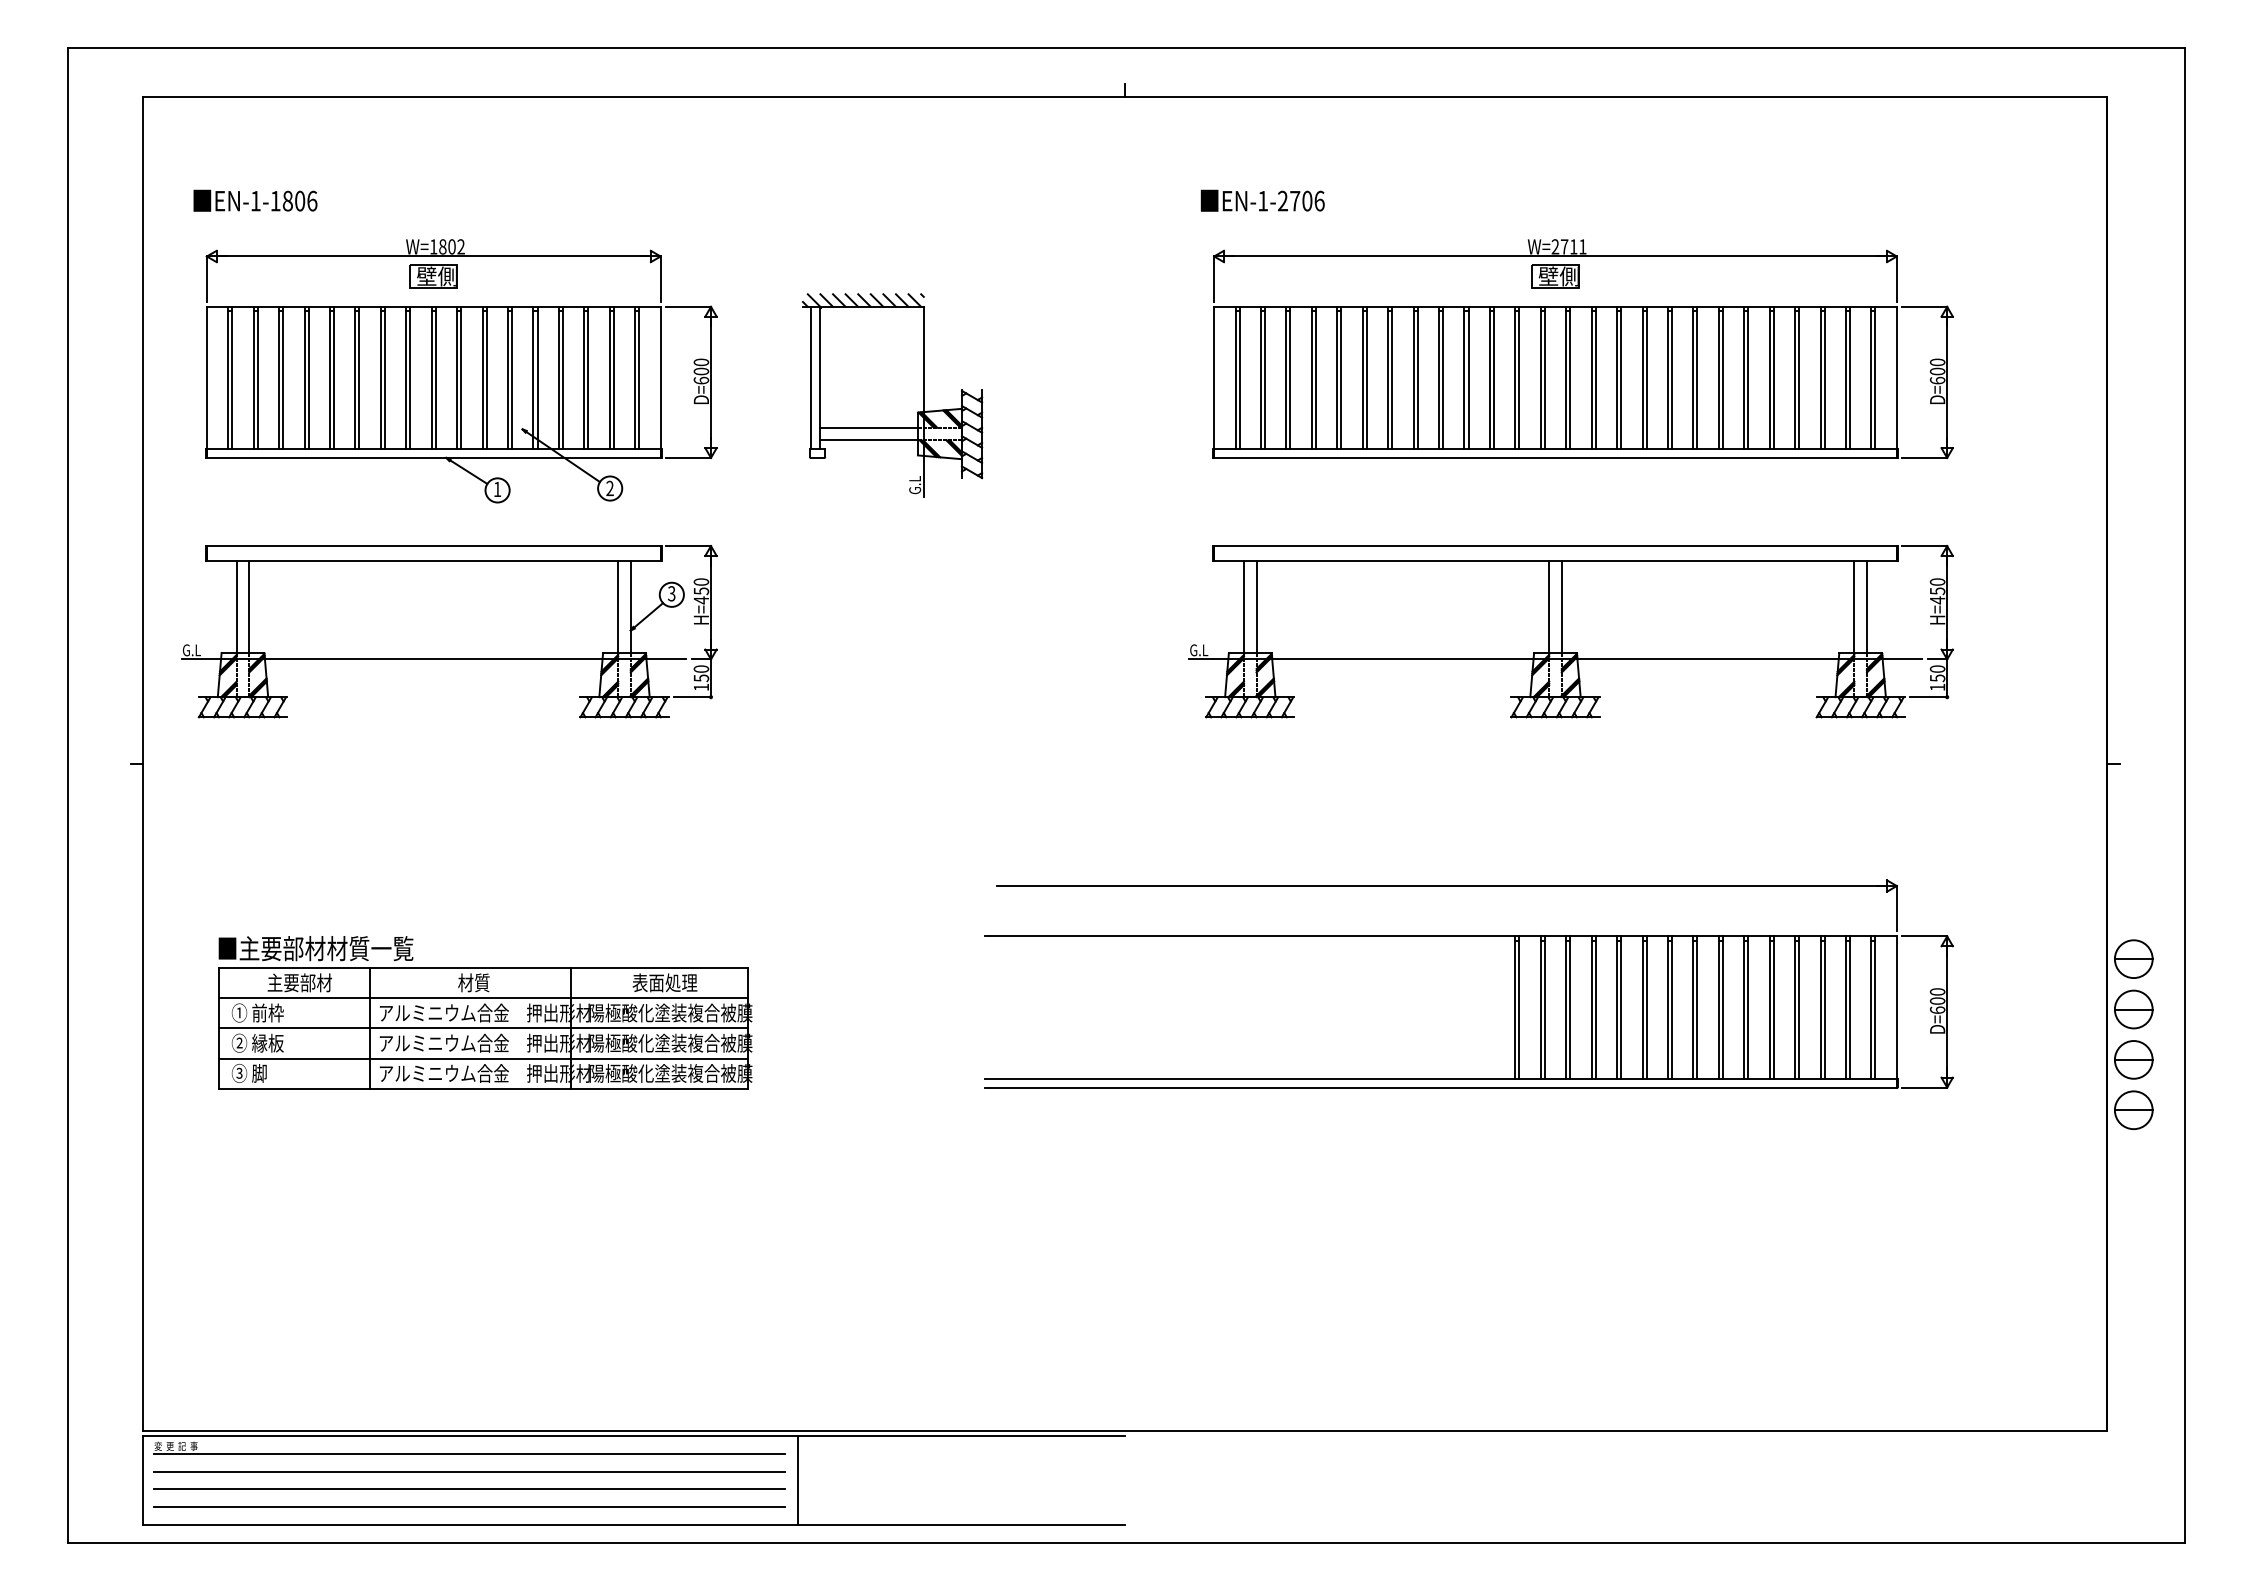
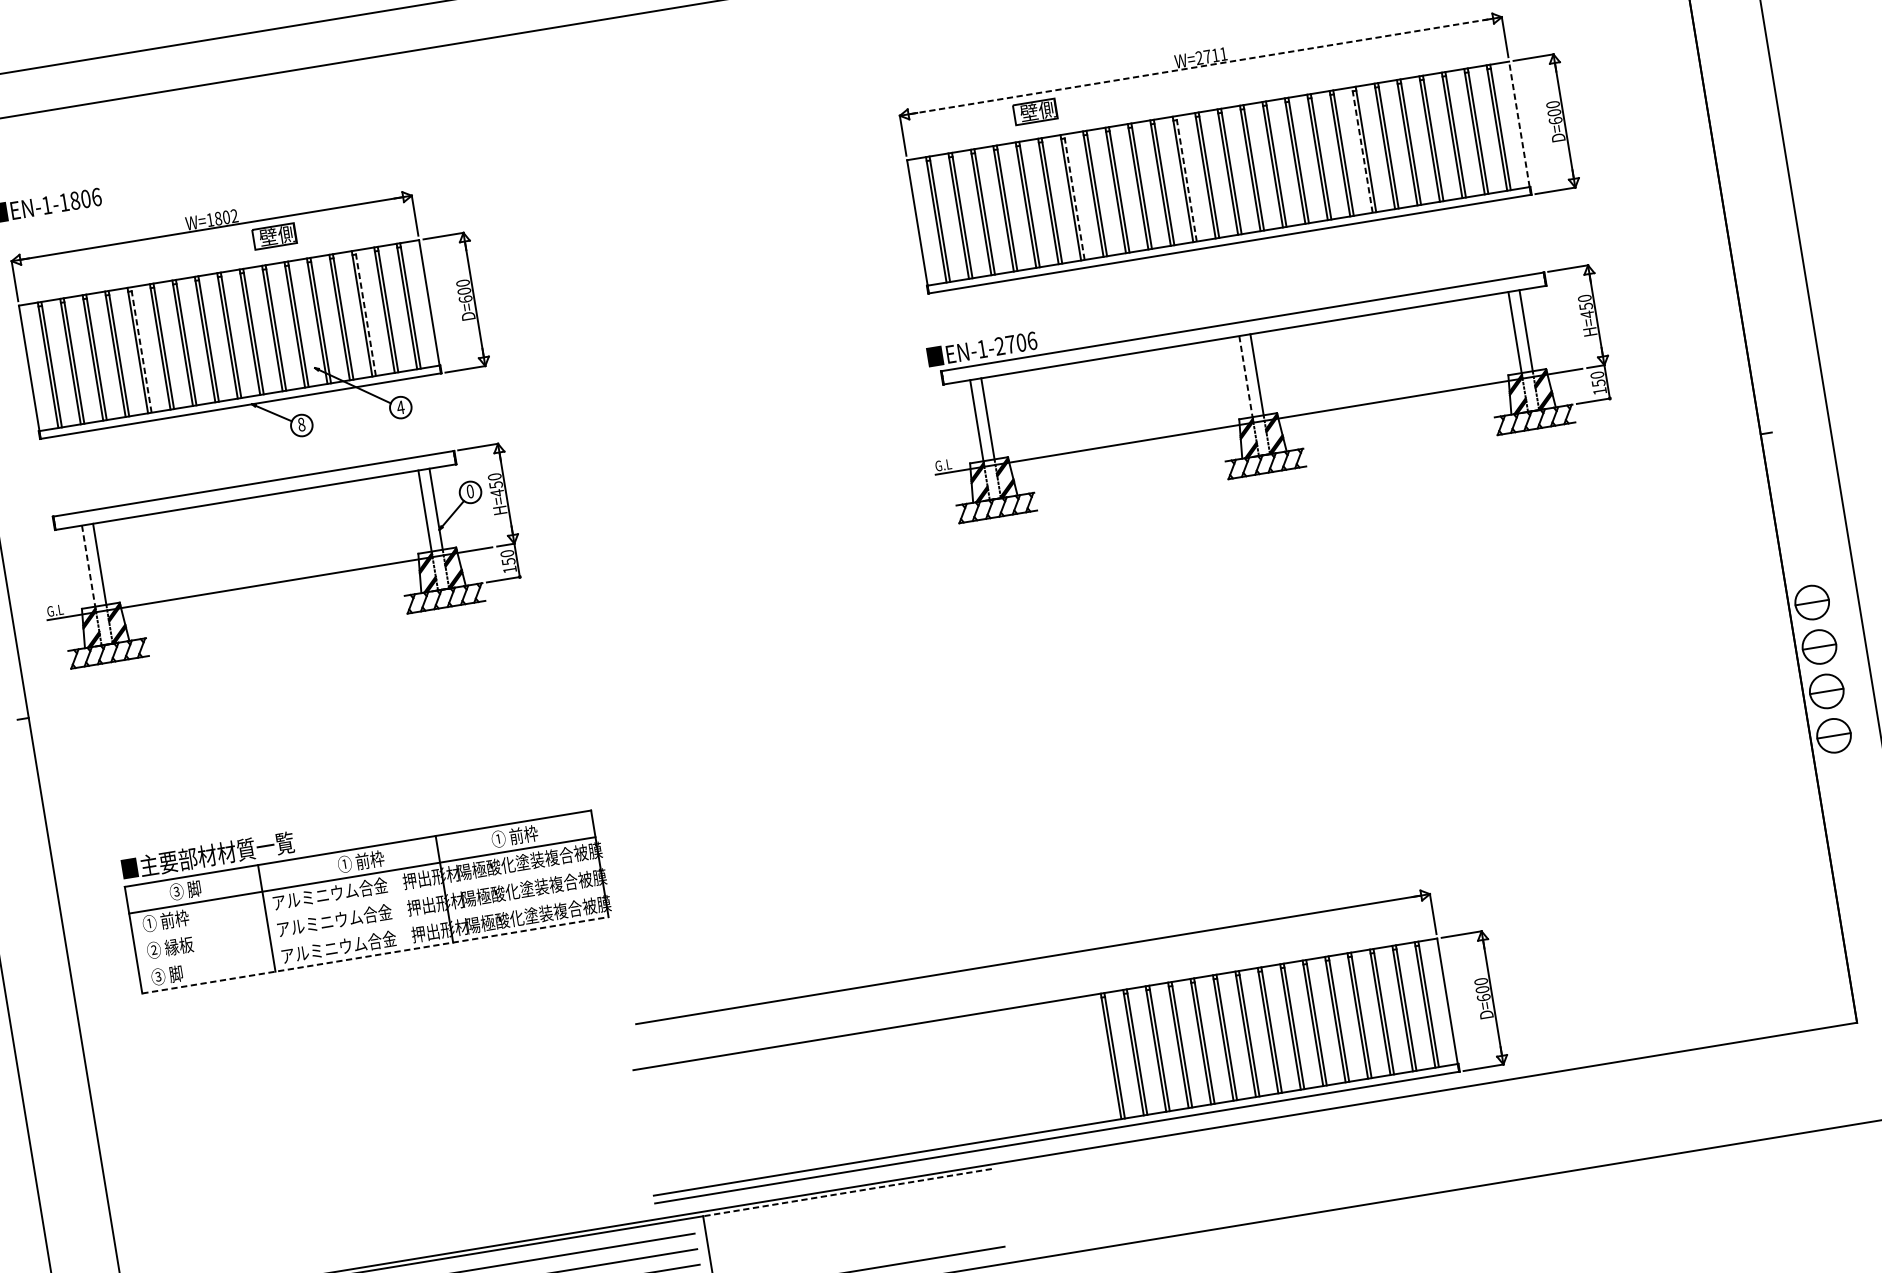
text: (1262, 200) -> (981, 348), moved
line: (1556, 256) -> (1201, 66), solid -> dashed
part: (433, 276) -> (274, 236), moved
part: (1555, 276) -> (1035, 111), moved
line: (334, 377) -> (141, 349), solid -> dashed
line: (588, 377) -> (365, 312), solid -> dashed
line: (1392, 377) -> (1074, 196), solid -> dashed
line: (1519, 377) -> (1186, 178), solid -> dashed
line: (1718, 377) -> (1362, 149), solid -> dashed
line: (1896, 377) -> (1519, 123), solid -> dashed
part: (892, 395) -> (636, 284), removed
text: (610, 488) -> (401, 407), 2 -> 4
text: (497, 489) -> (301, 424), 1 -> 8
text: (671, 593) -> (470, 491), 3 -> 0
line: (236, 607) -> (88, 566), solid -> dashed
line: (1549, 607) -> (1246, 376), solid -> dashed
text: (299, 982) -> (198, 888), 主要部材 -> ③ 脚
text: (484, 982) -> (361, 861), 材質 -> ① 前枠
text: (664, 982) -> (520, 835), 表面処理 -> ① 前枠
part: (1514, 983) -> (1106, 1035), moved
line: (482, 1028) -> (366, 902), removed
line: (482, 1058) -> (370, 928), removed
line: (483, 1088) -> (375, 954), solid -> dashed
line: (961, 1436) -> (847, 1192), solid -> dashed

